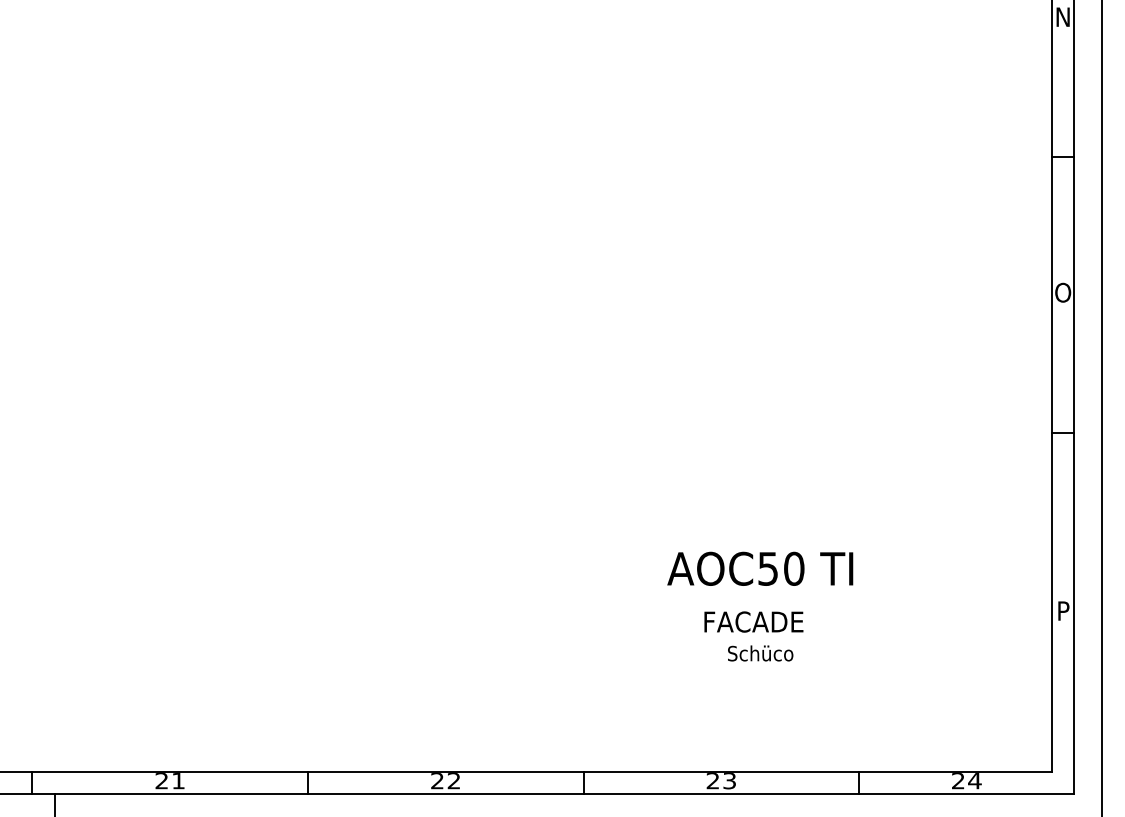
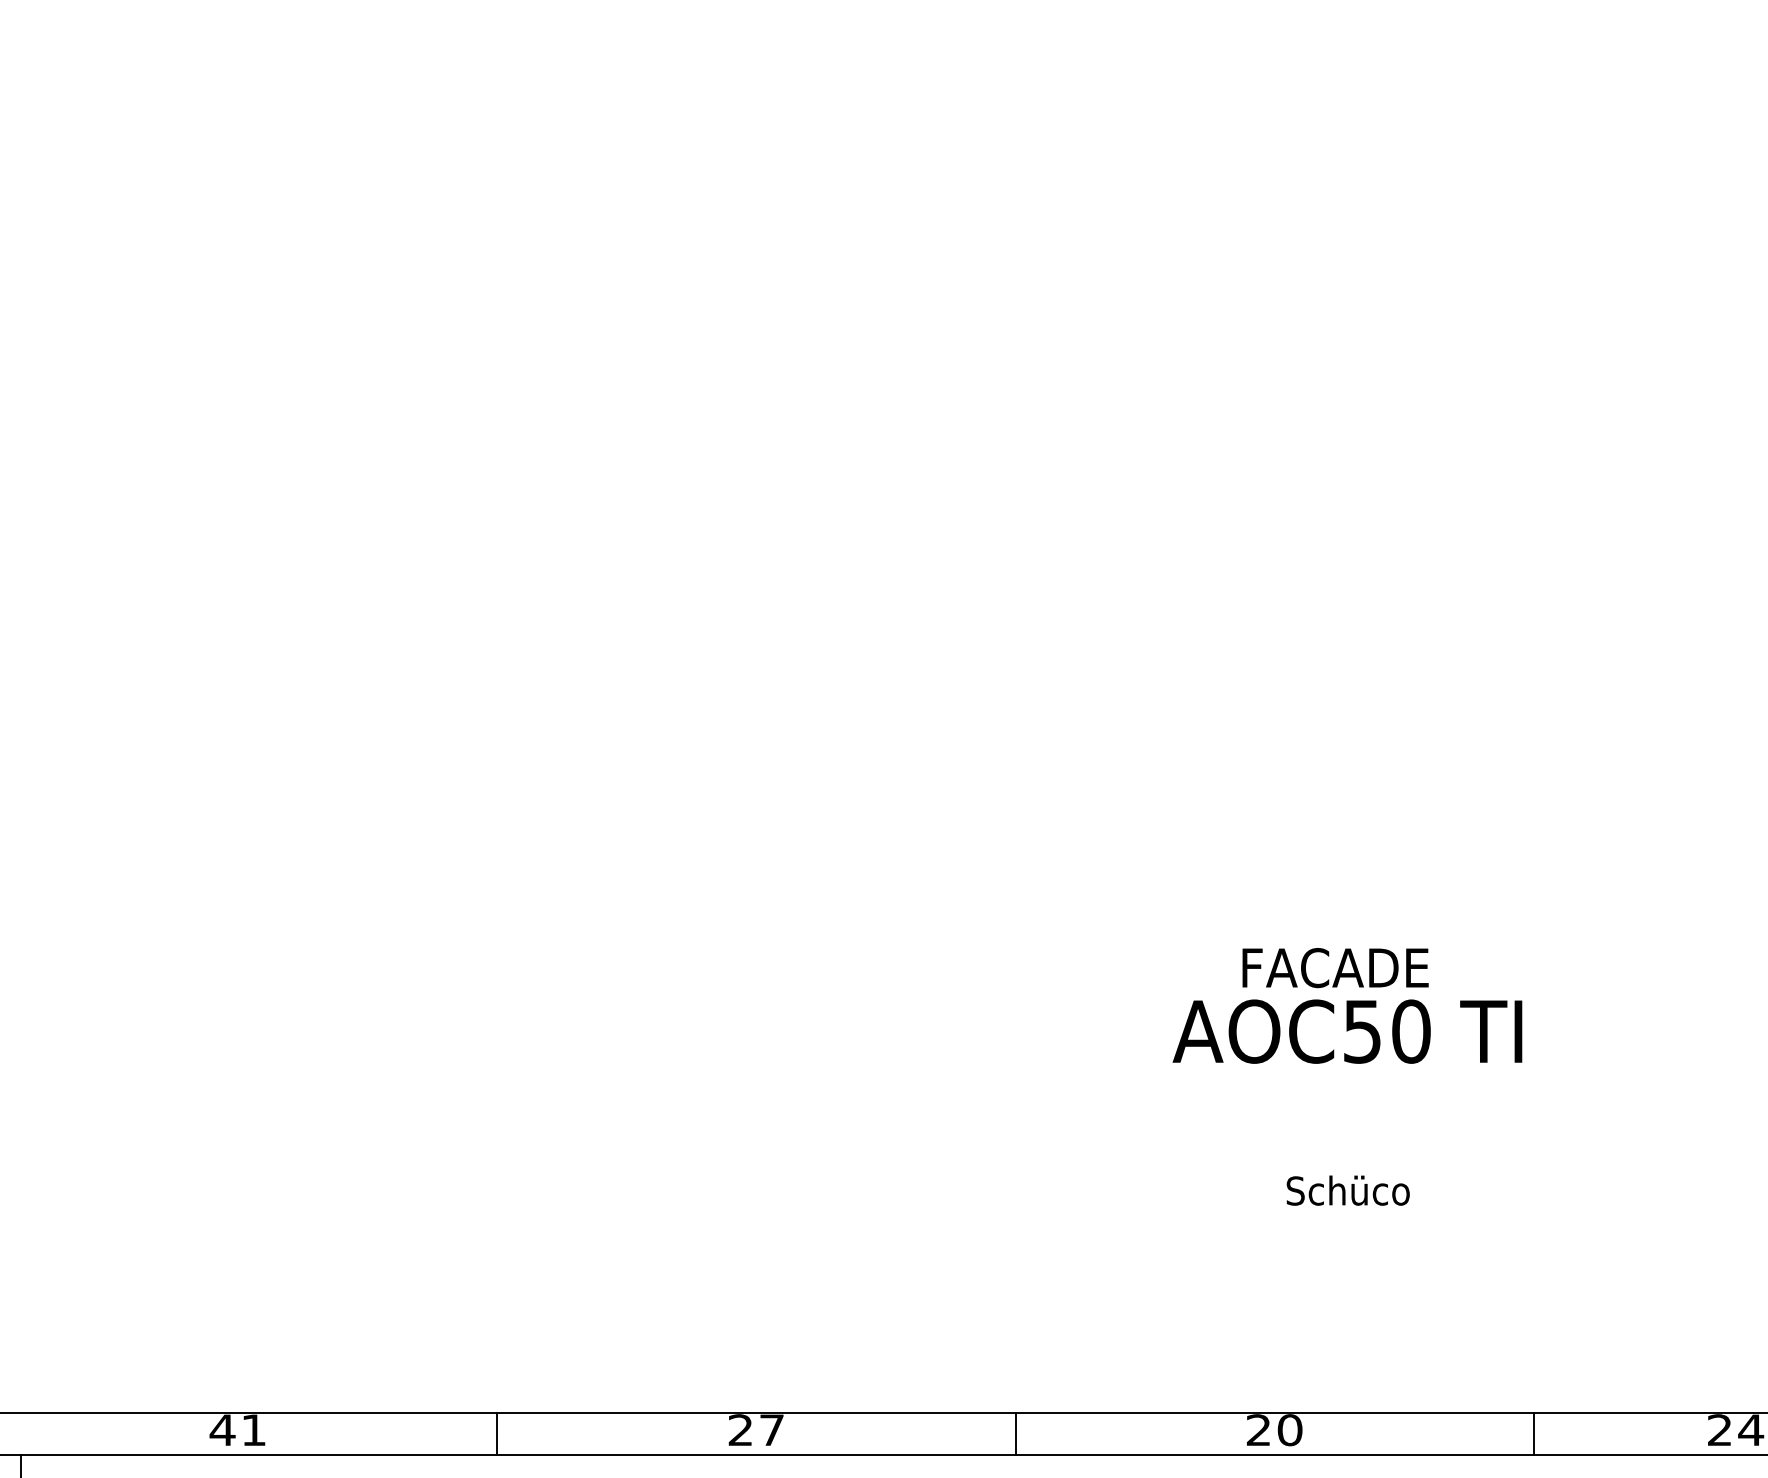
text: (753, 621) -> (1334, 966), moved
text: (161, 781) -> (221, 1431), 21 -> 41
text: (453, 781) -> (770, 1431), 22 -> 27
text: (729, 781) -> (1289, 1431), 23 -> 20

